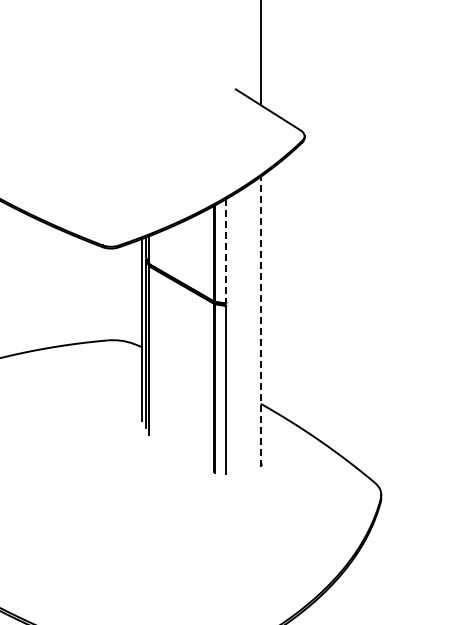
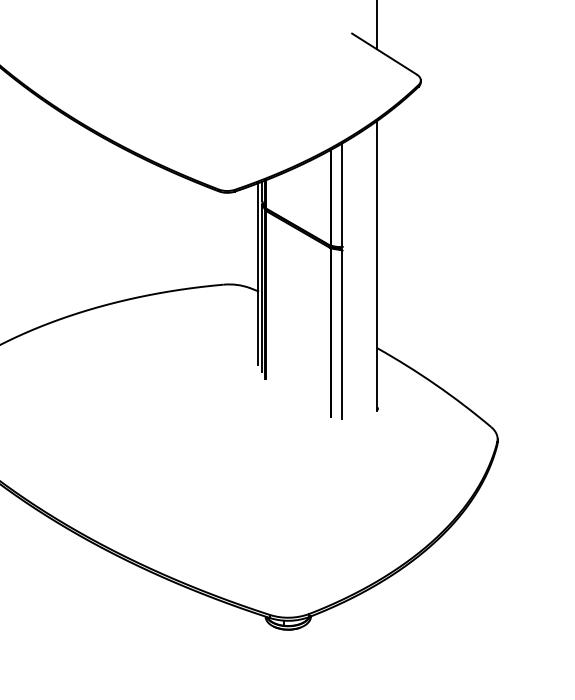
line: (226, 251) -> (342, 195), dashed -> solid
line: (261, 321) -> (377, 265), dashed -> solid

